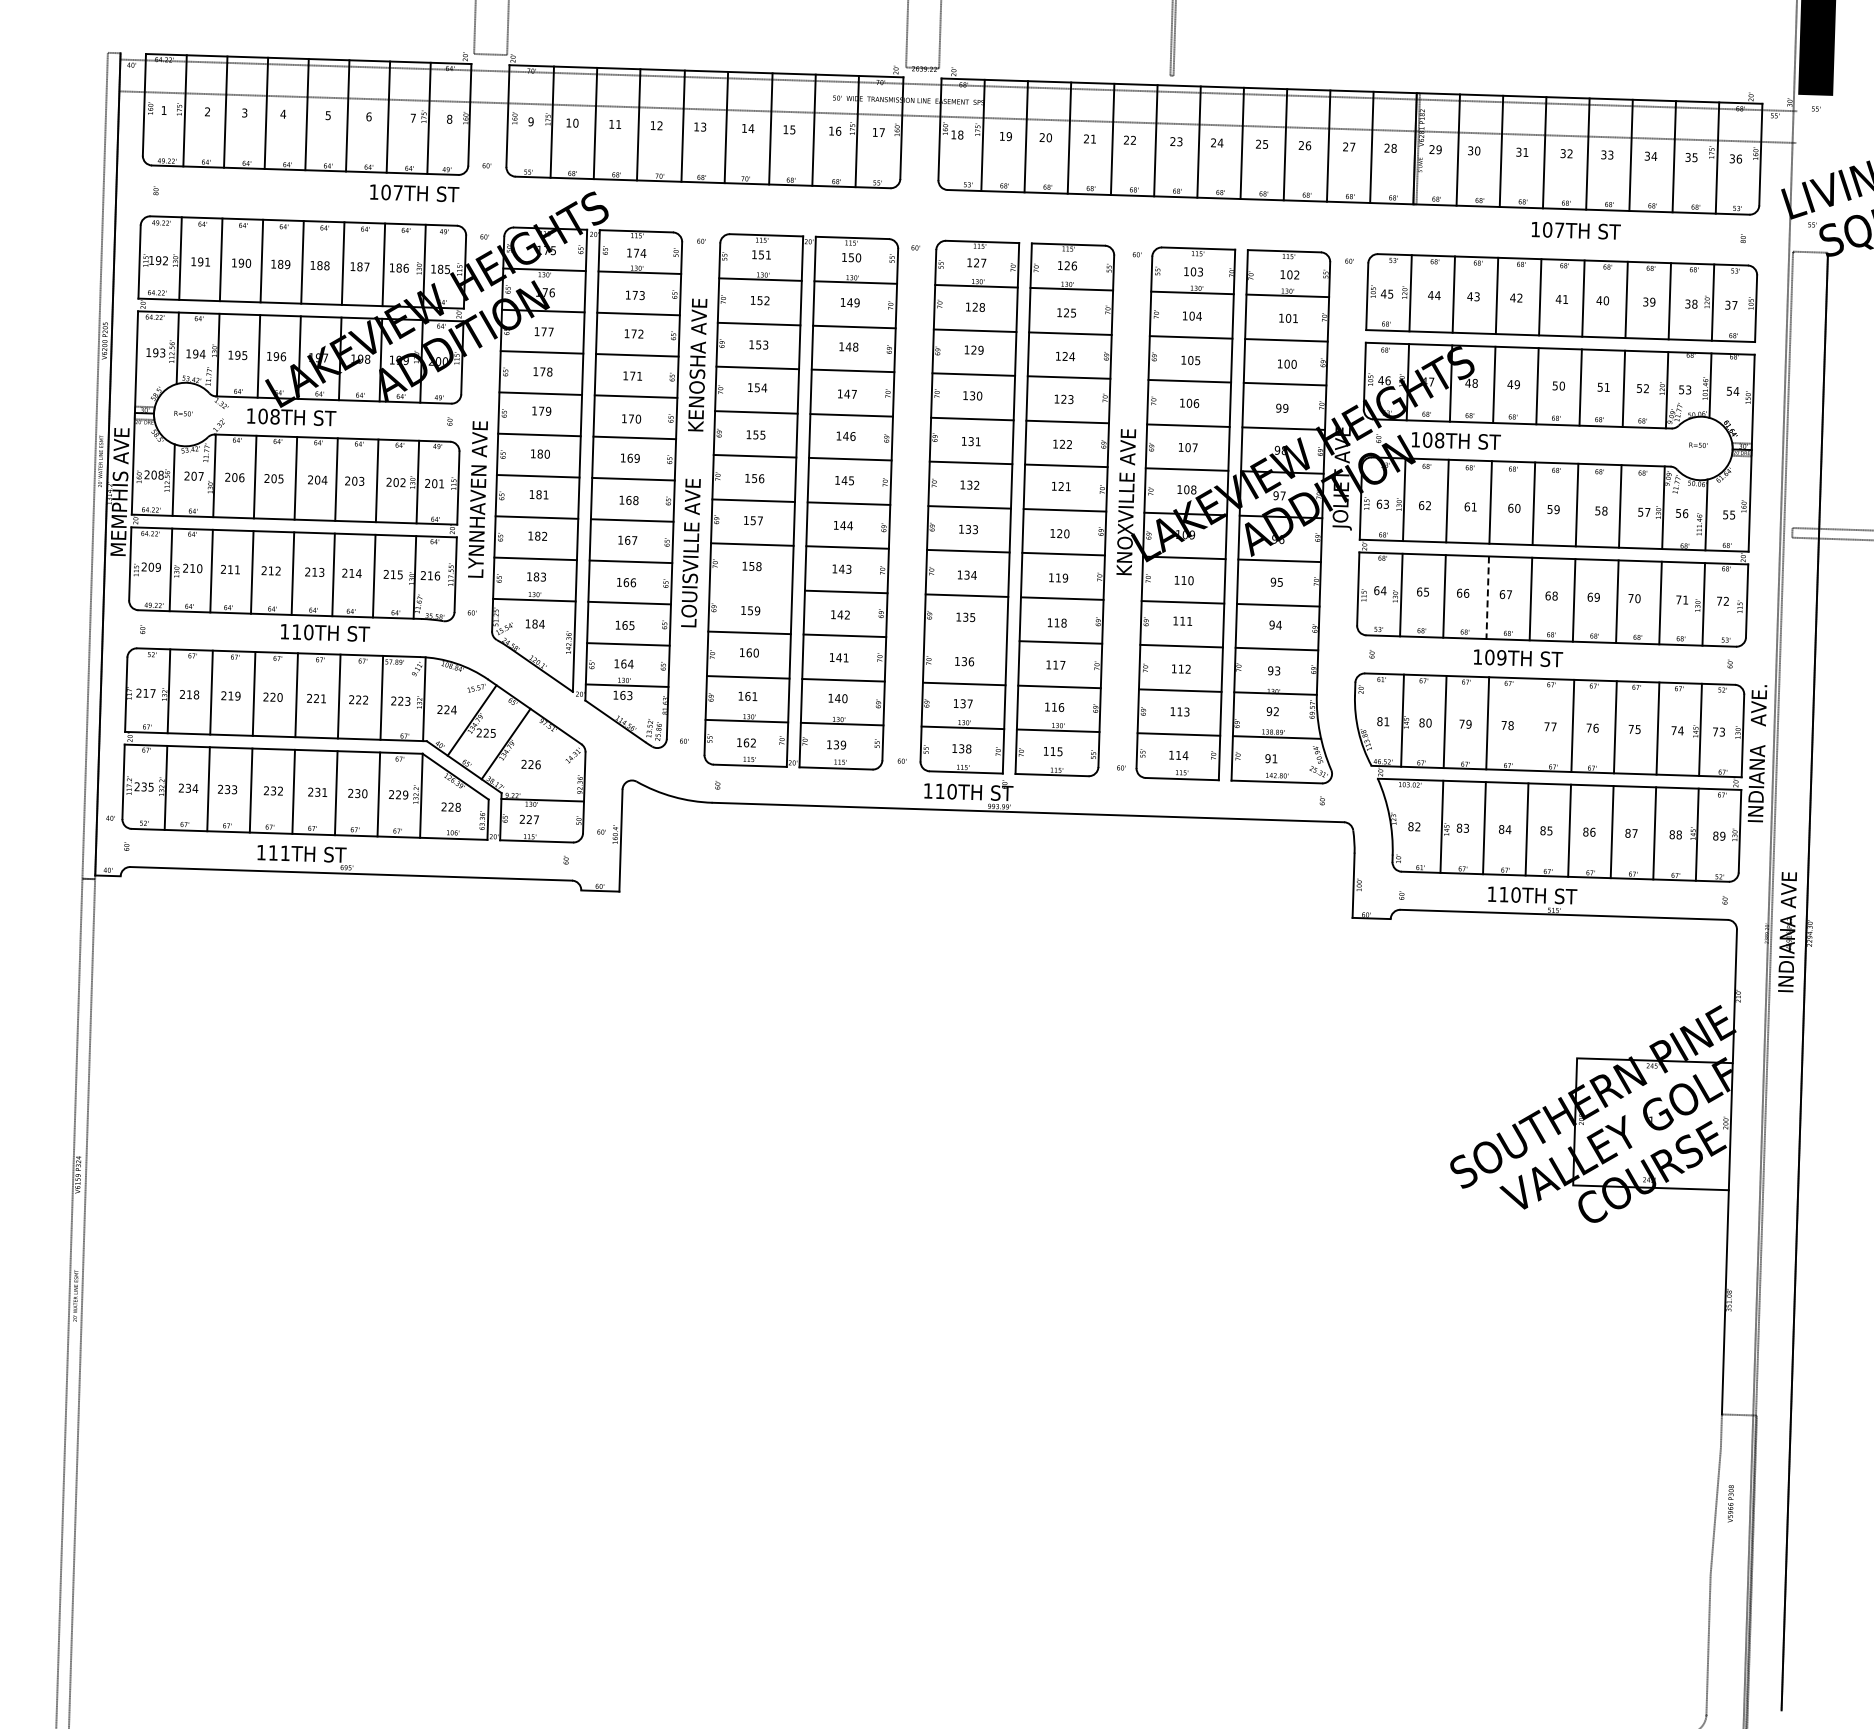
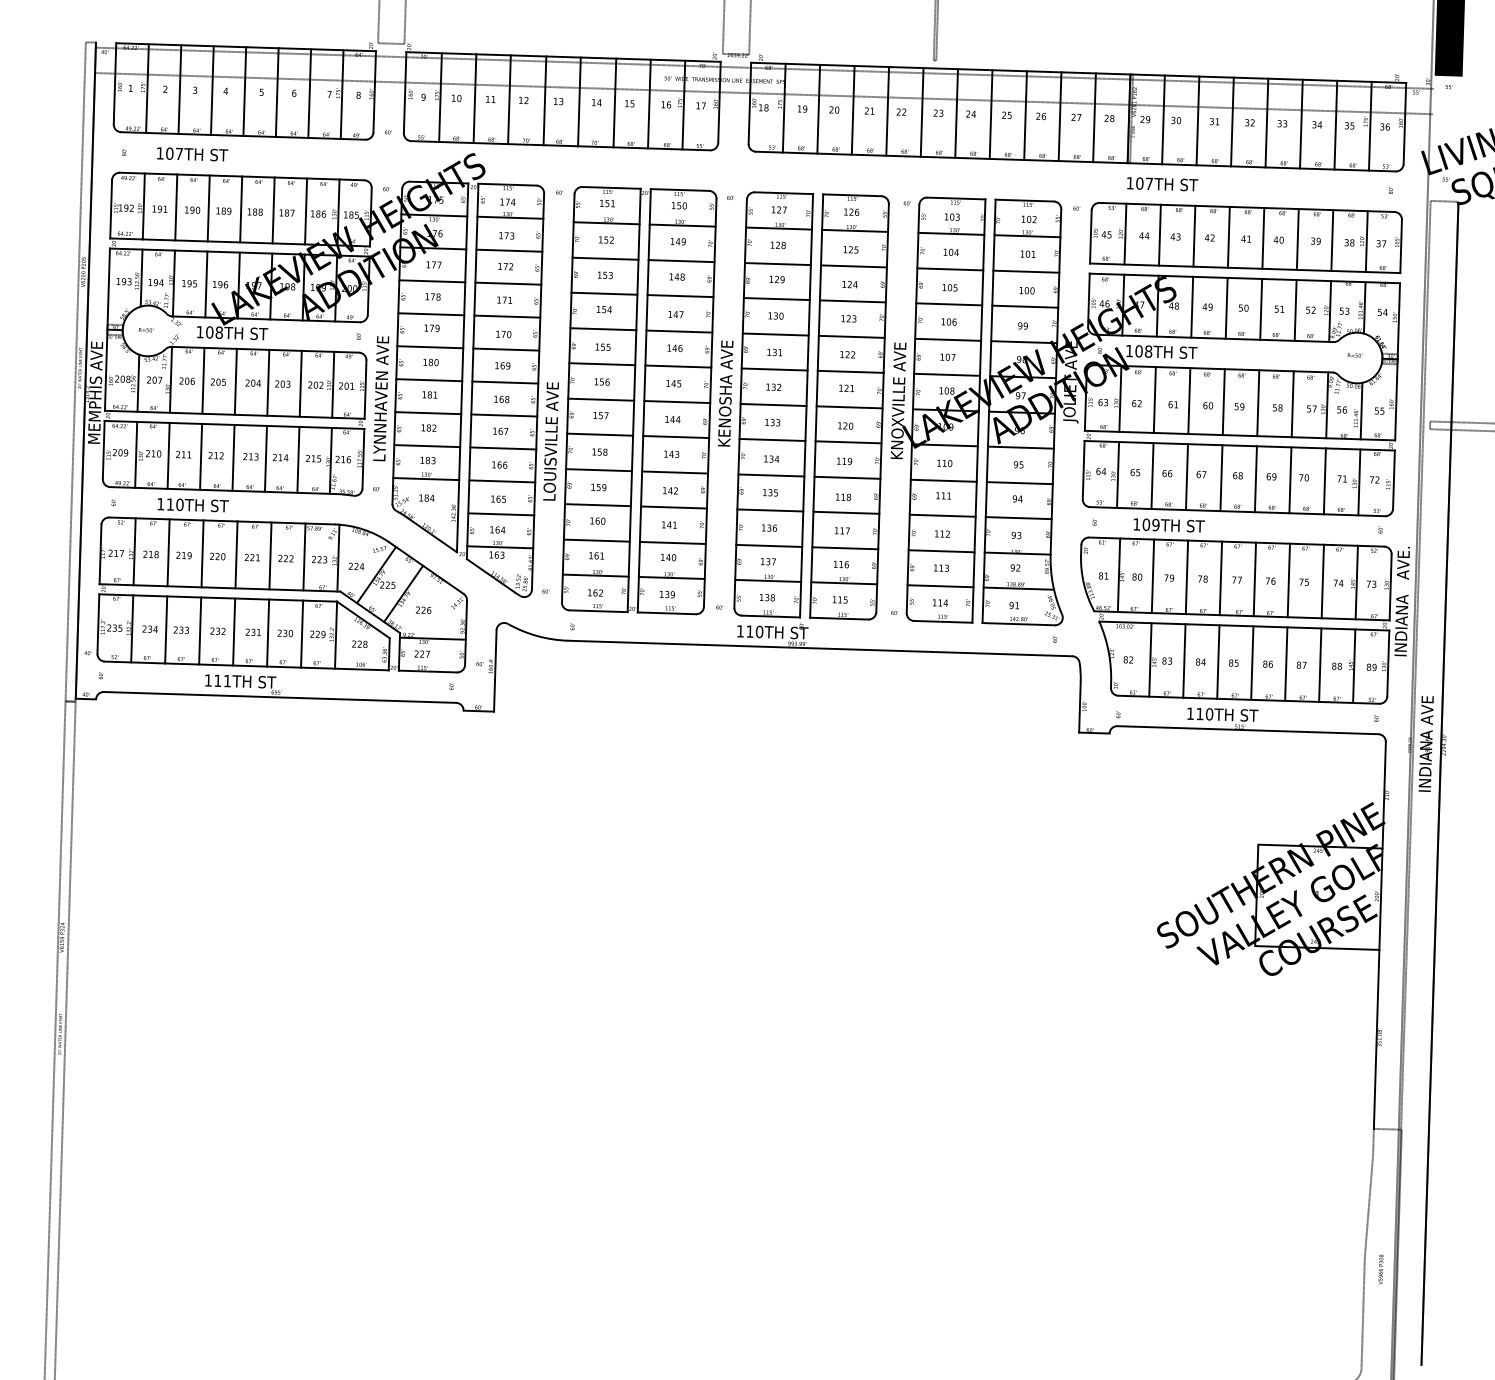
text: (414, 193) -> (192, 154), moved
text: (1575, 230) -> (1162, 184), moved
text: (697, 364) -> (725, 393), moved
line: (750, 588) -> (598, 469), added
line: (1487, 598) -> (1186, 477), dashed -> solid
text: (325, 632) -> (193, 504), moved
line: (965, 639) -> (770, 510), added
text: (1518, 658) -> (1169, 525), moved
line: (1529, 724) -> (1220, 578), added
text: (1730, 1503) -> (1380, 1269), moved

